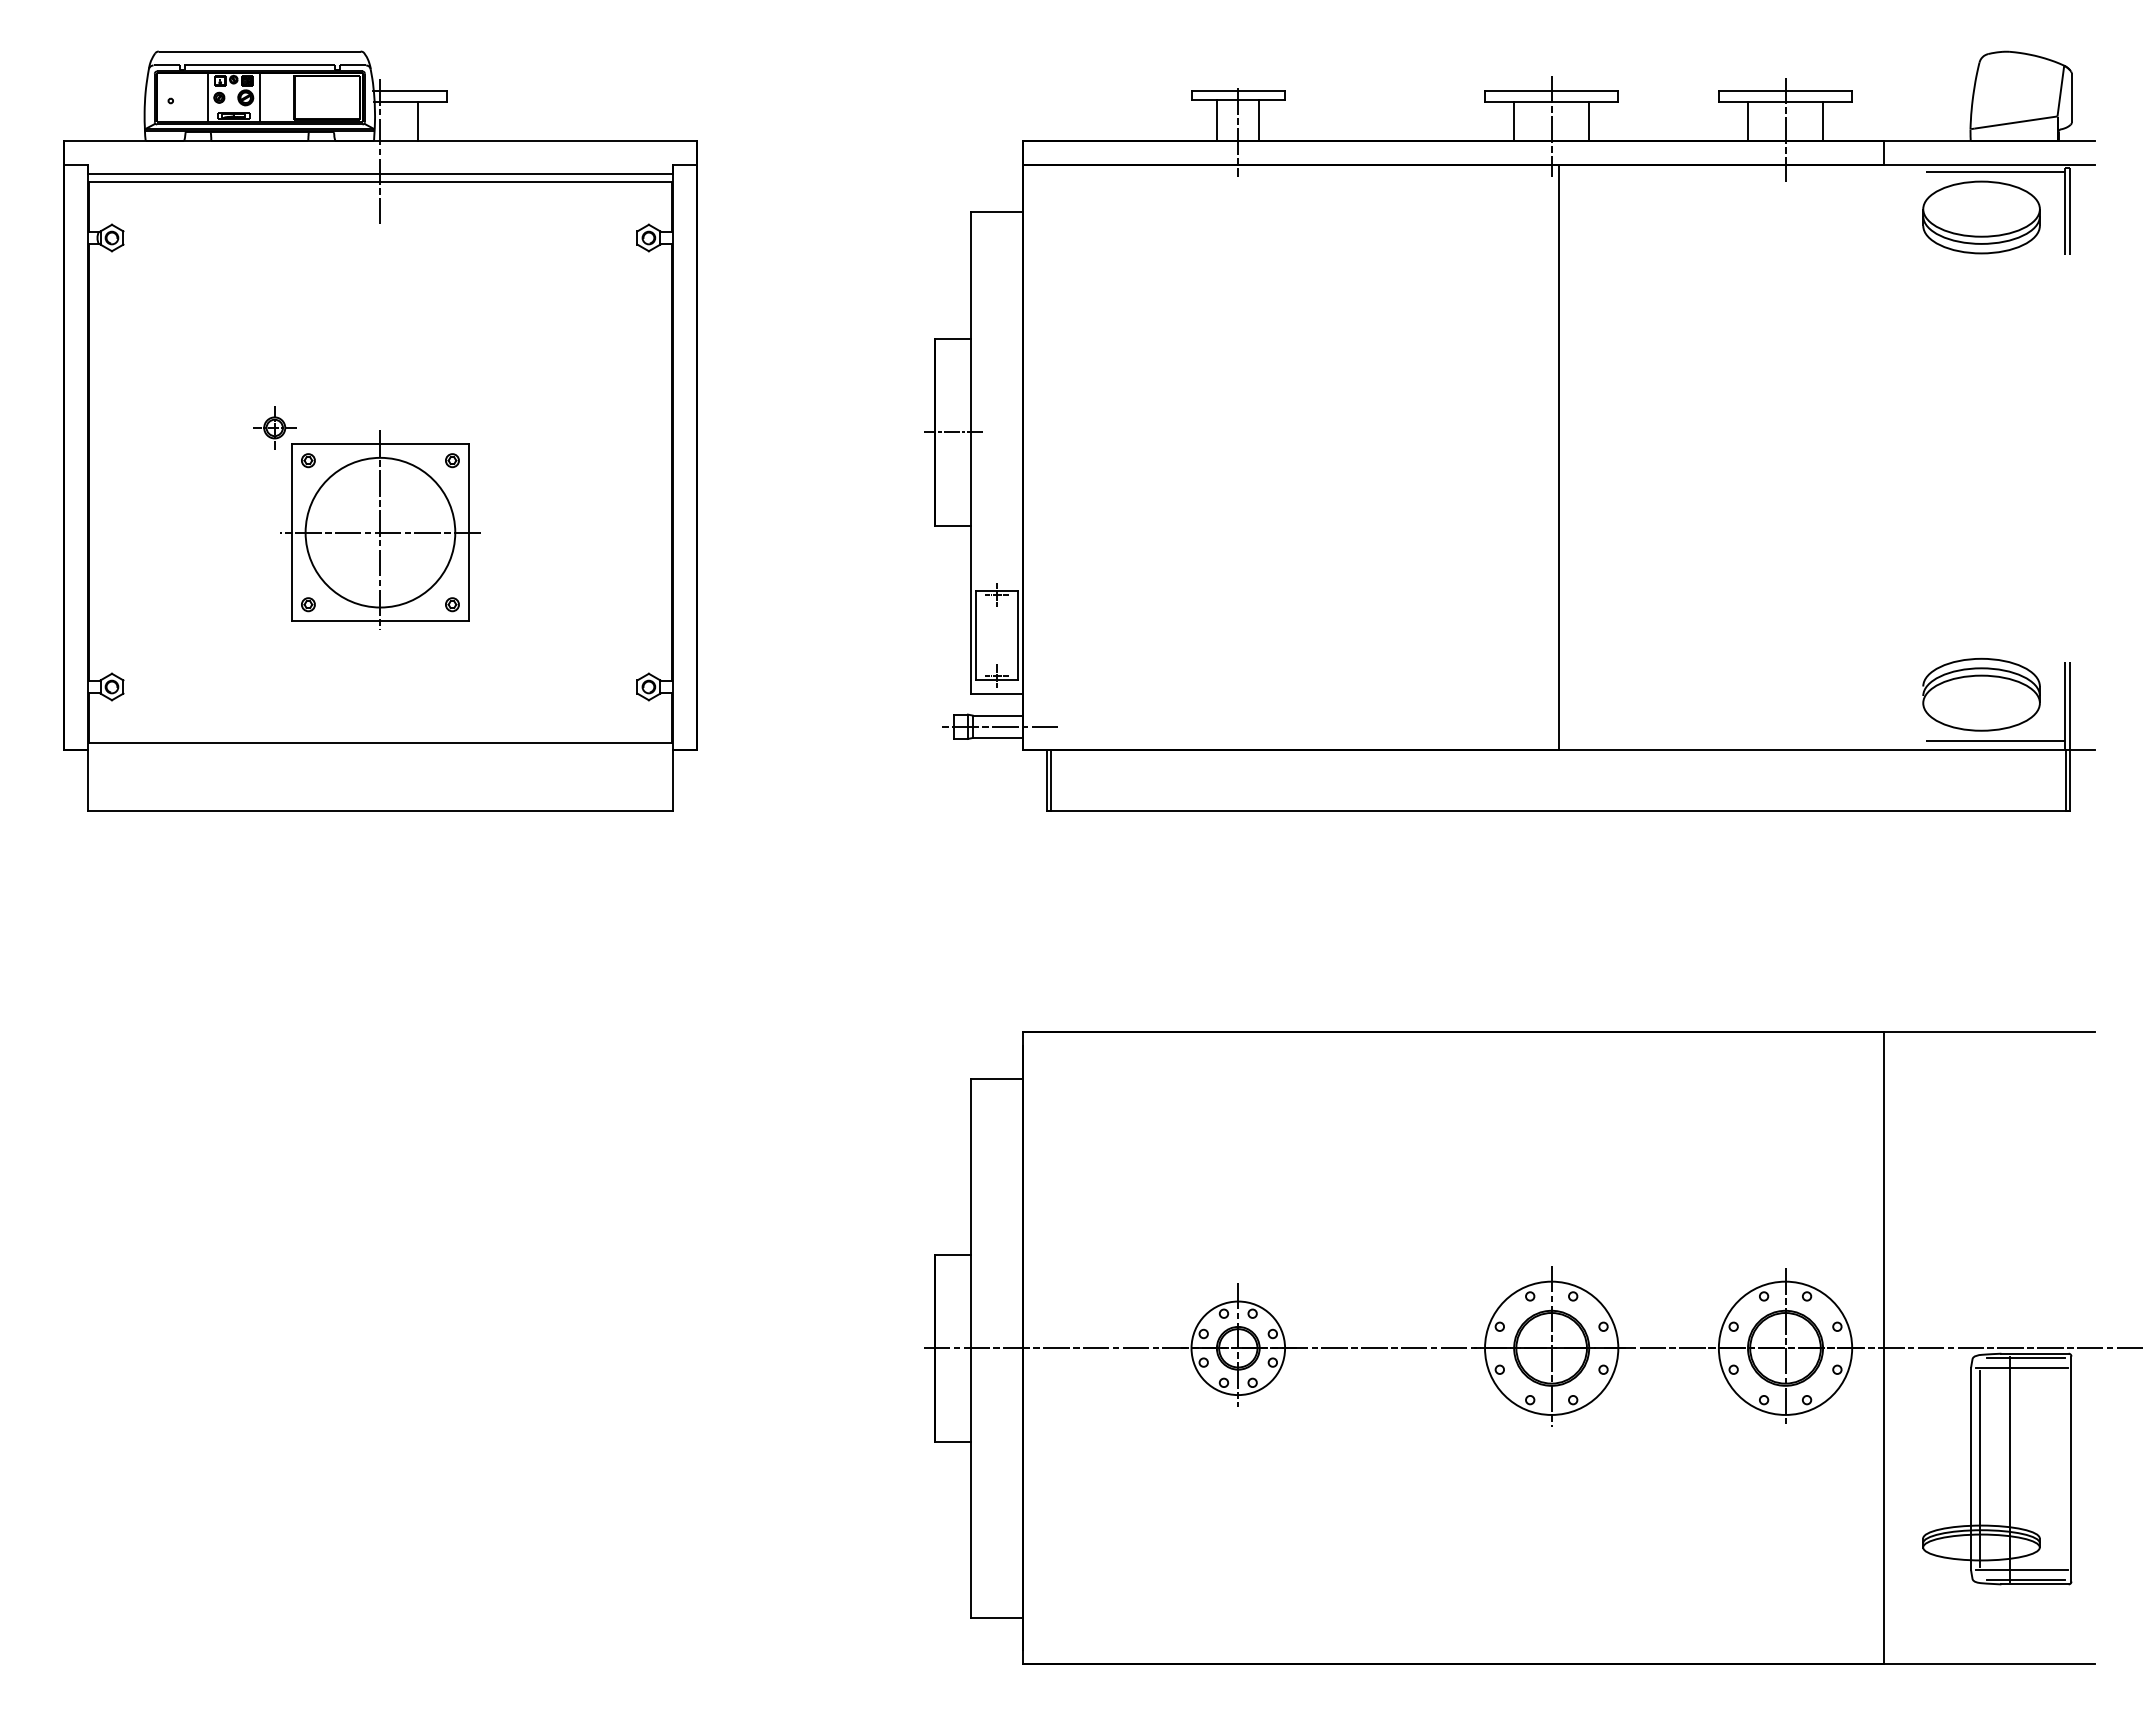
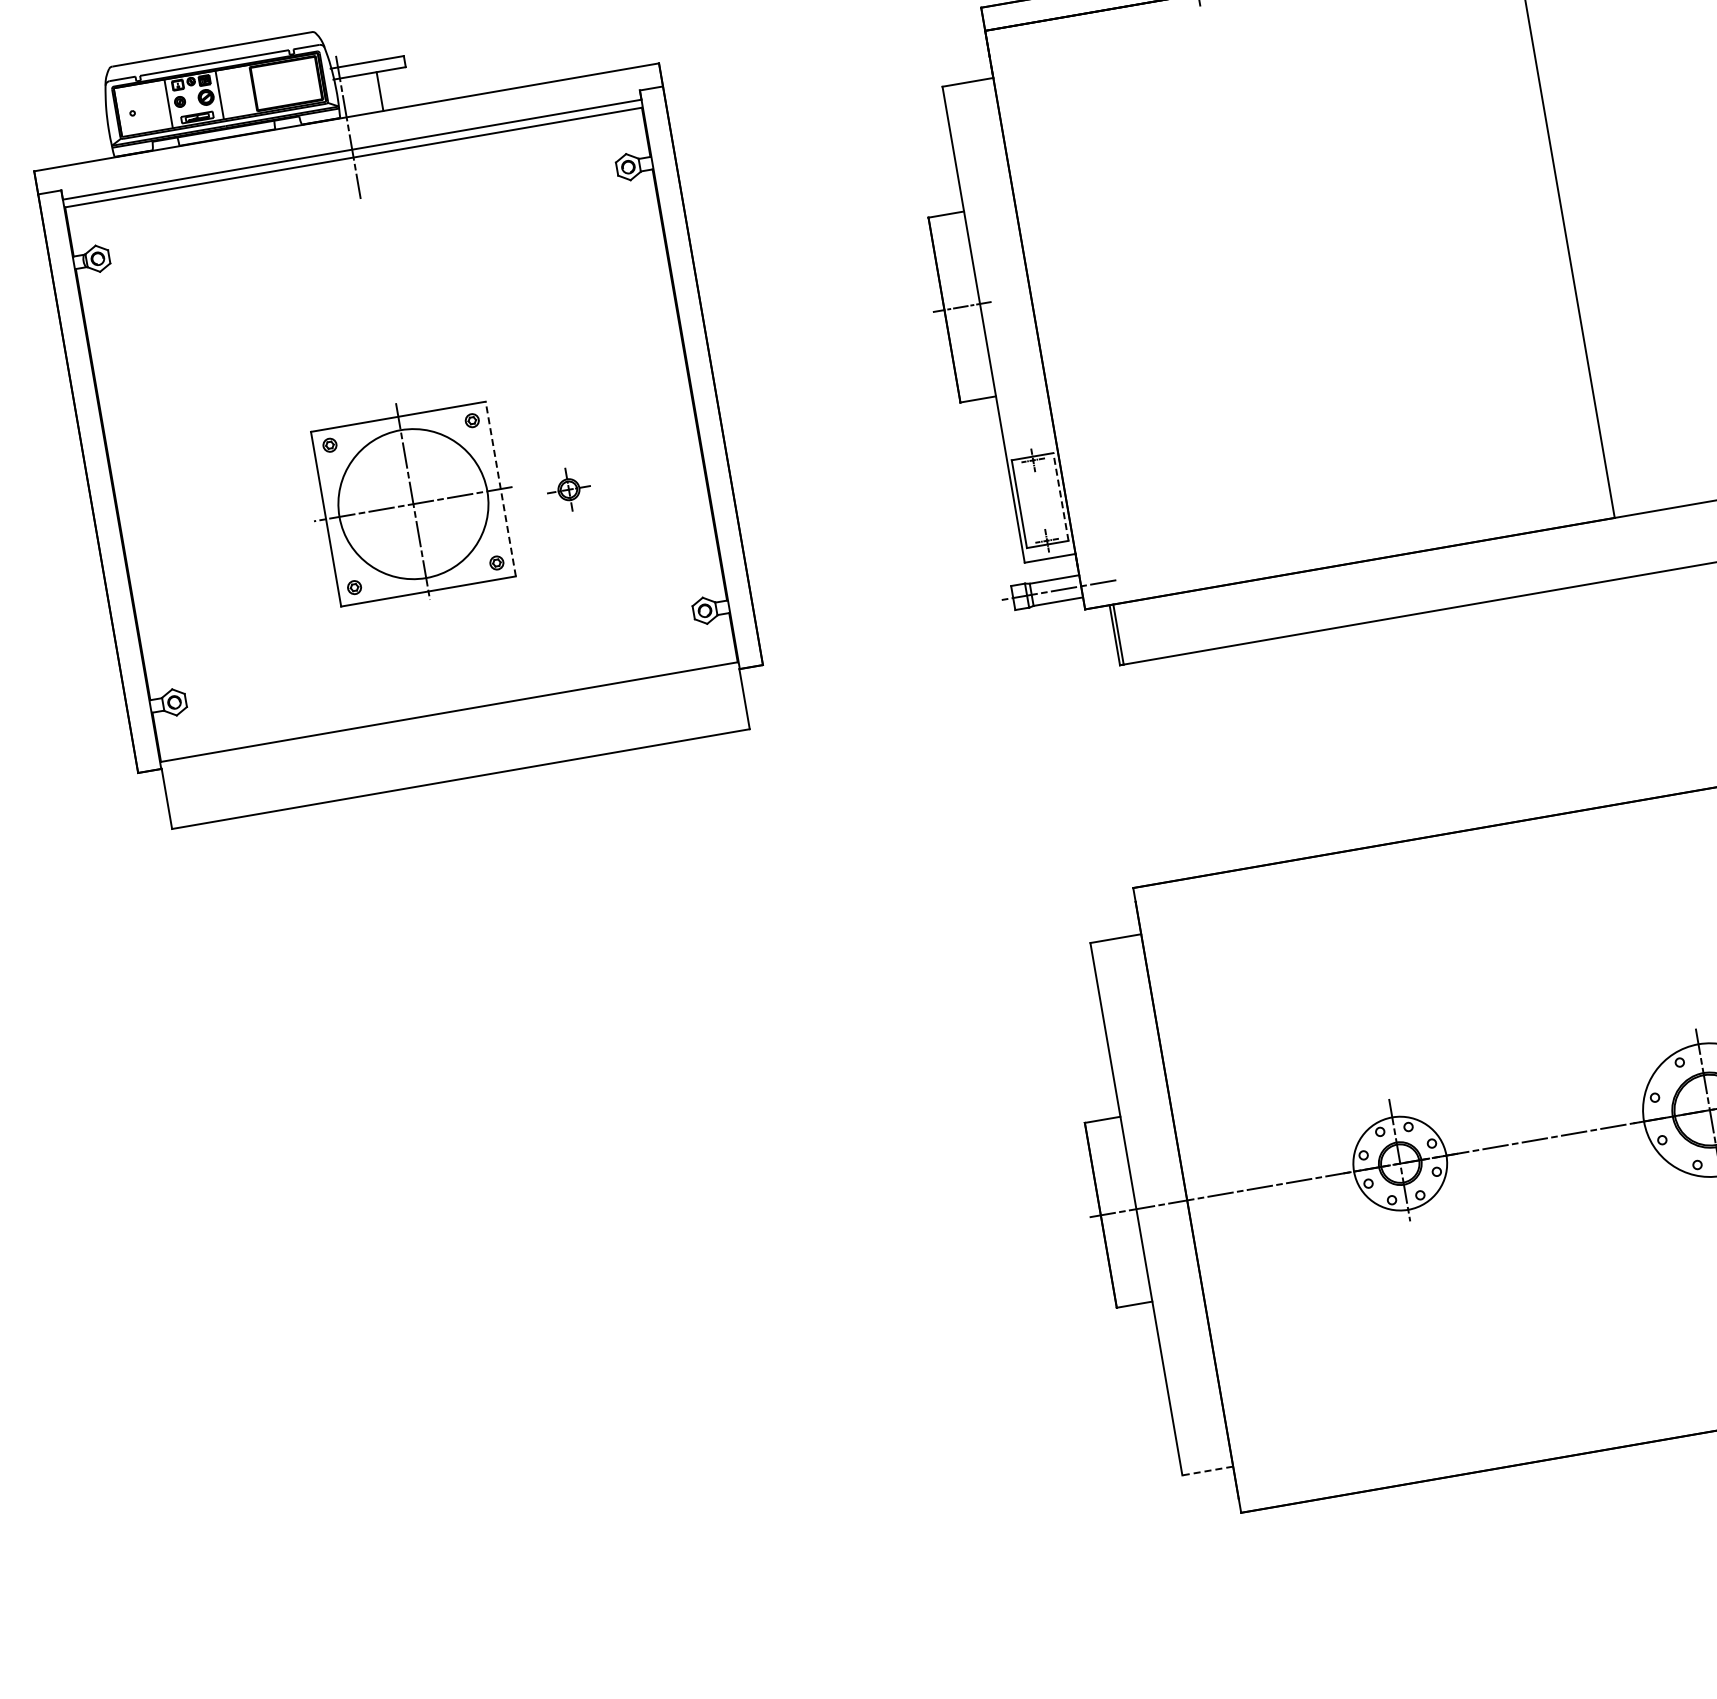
part: (274, 427) -> (568, 489), moved
line: (468, 532) -> (500, 488), solid -> dashed
line: (1018, 635) -> (1061, 496), solid -> dashed
line: (996, 1617) -> (1207, 1470), solid -> dashed

